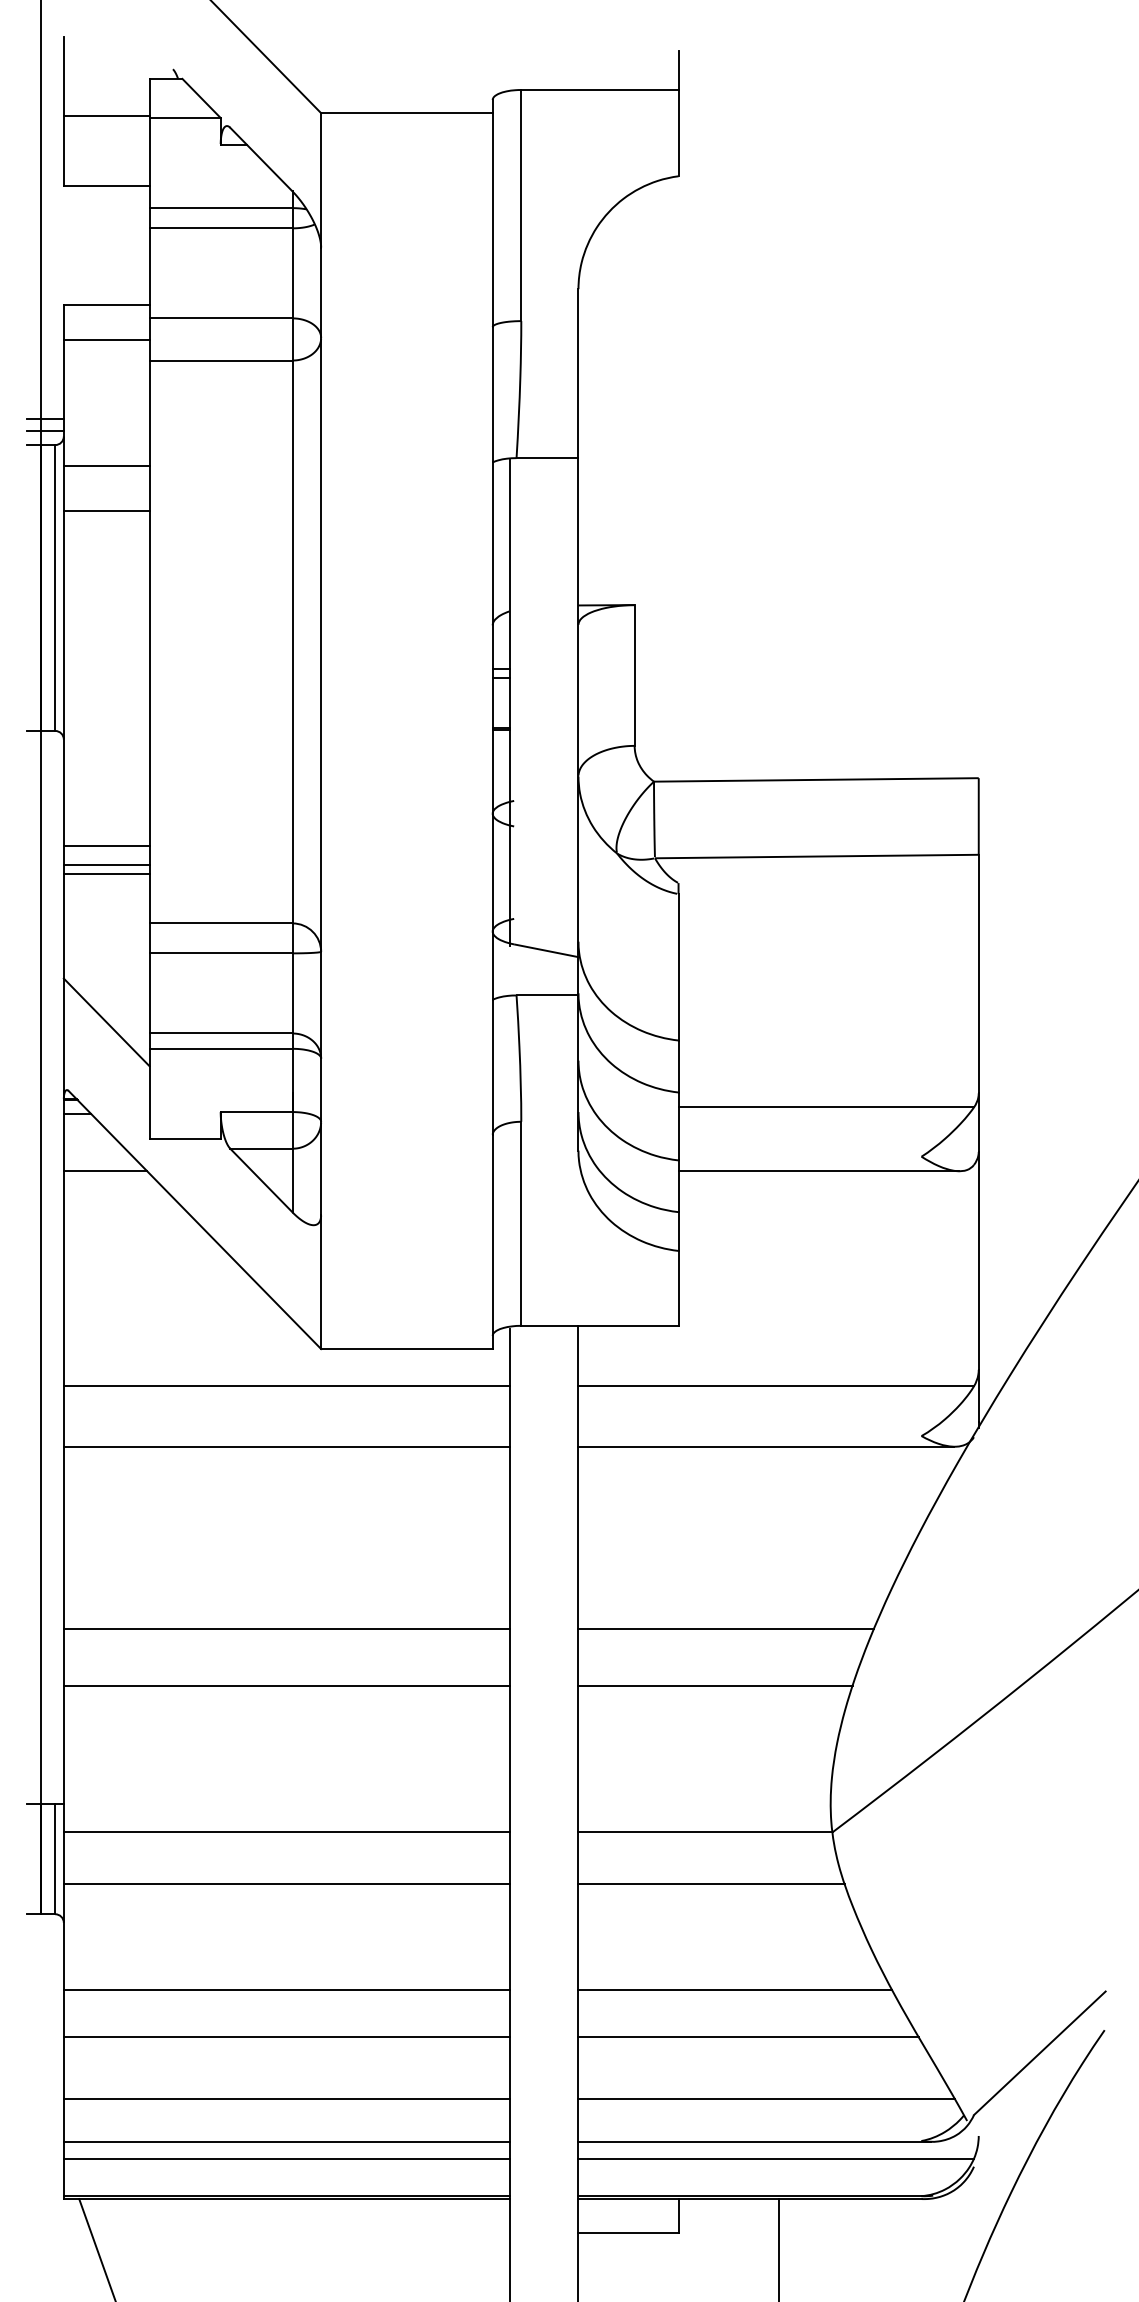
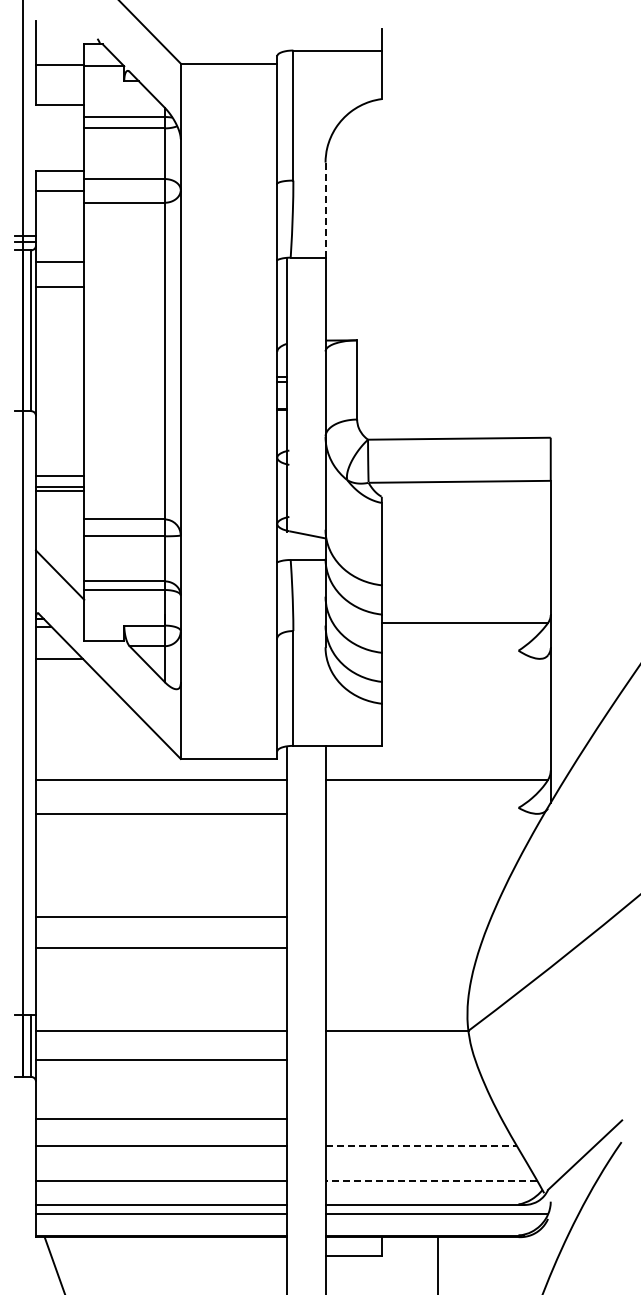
line: (578, 374) -> (325, 210), solid -> dashed
line: (818, 1170) -> (460, 658), removed
line: (766, 1446) -> (431, 813), removed
line: (725, 1629) -> (408, 916), removed
line: (715, 1685) -> (402, 948), removed
line: (711, 1883) -> (400, 1059), removed
line: (734, 1989) -> (413, 1119), removed
line: (749, 2037) -> (421, 1146), solid -> dashed
line: (766, 2100) -> (431, 1181), solid -> dashed

